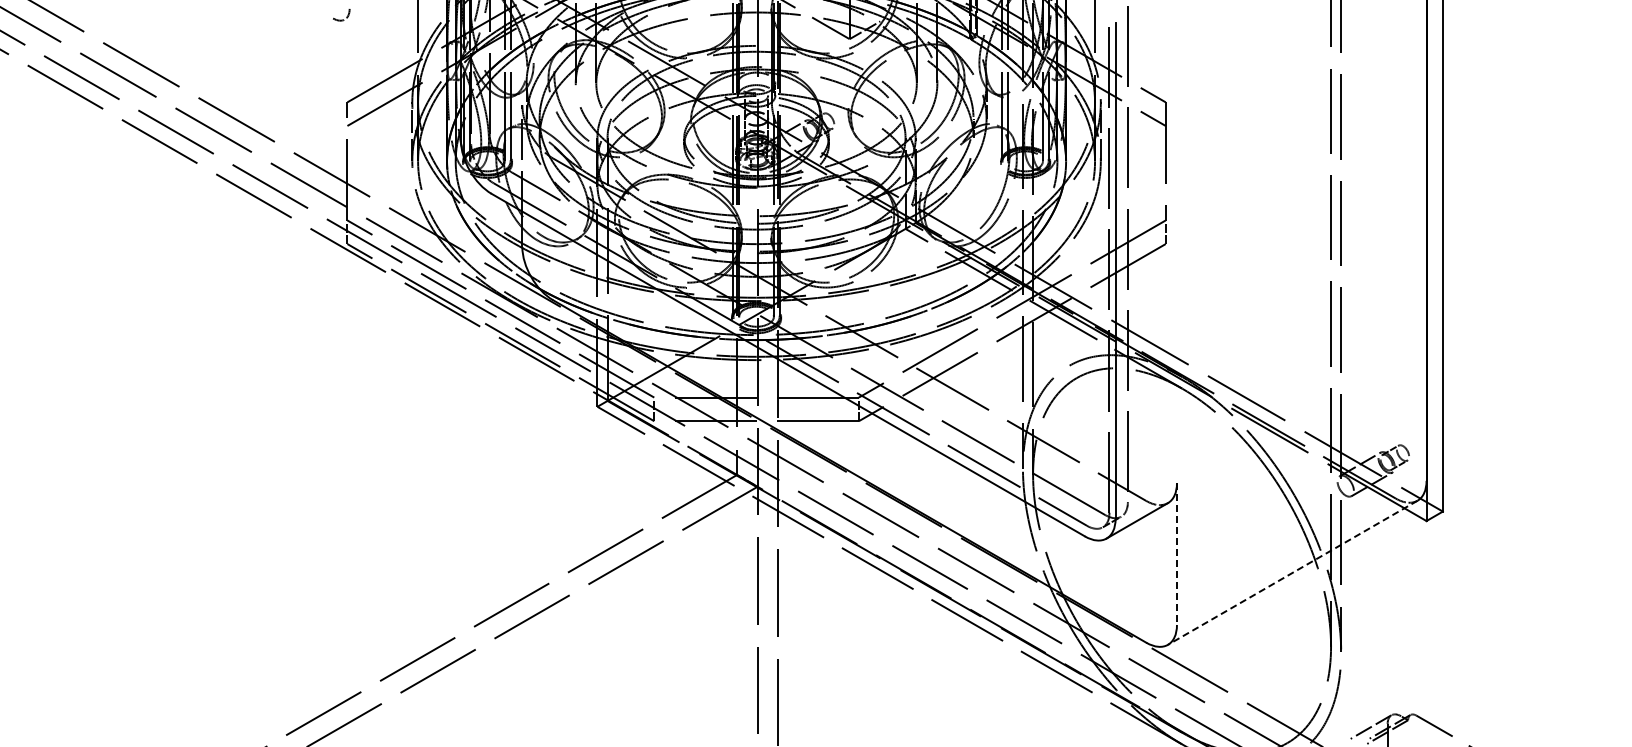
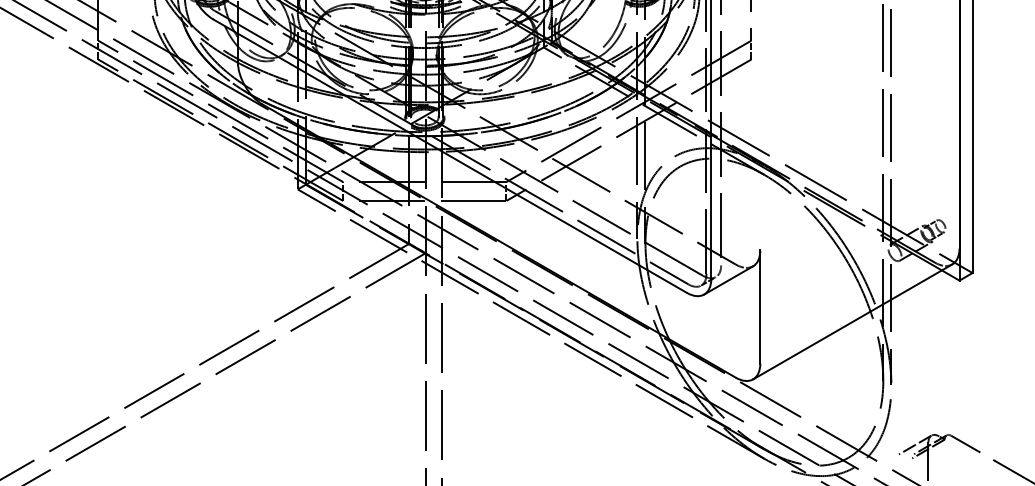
line: (1176, 554) -> (759, 307), dashed -> solid
line: (1292, 573) -> (852, 322), dashed -> solid

